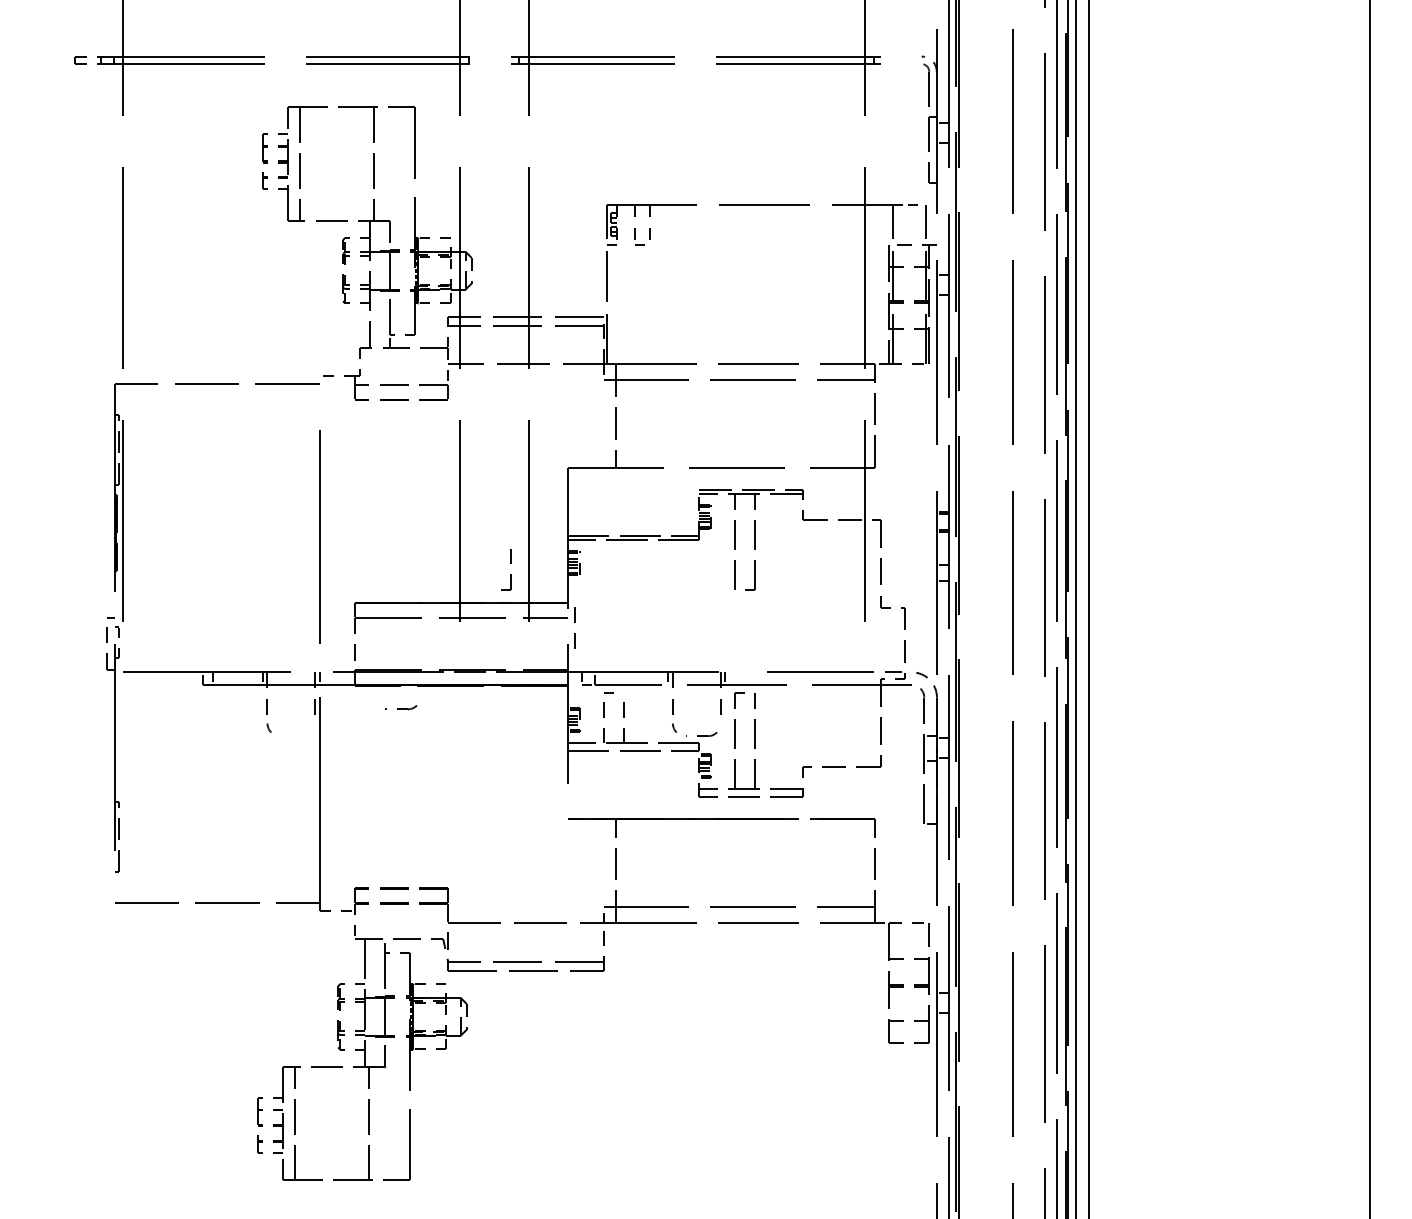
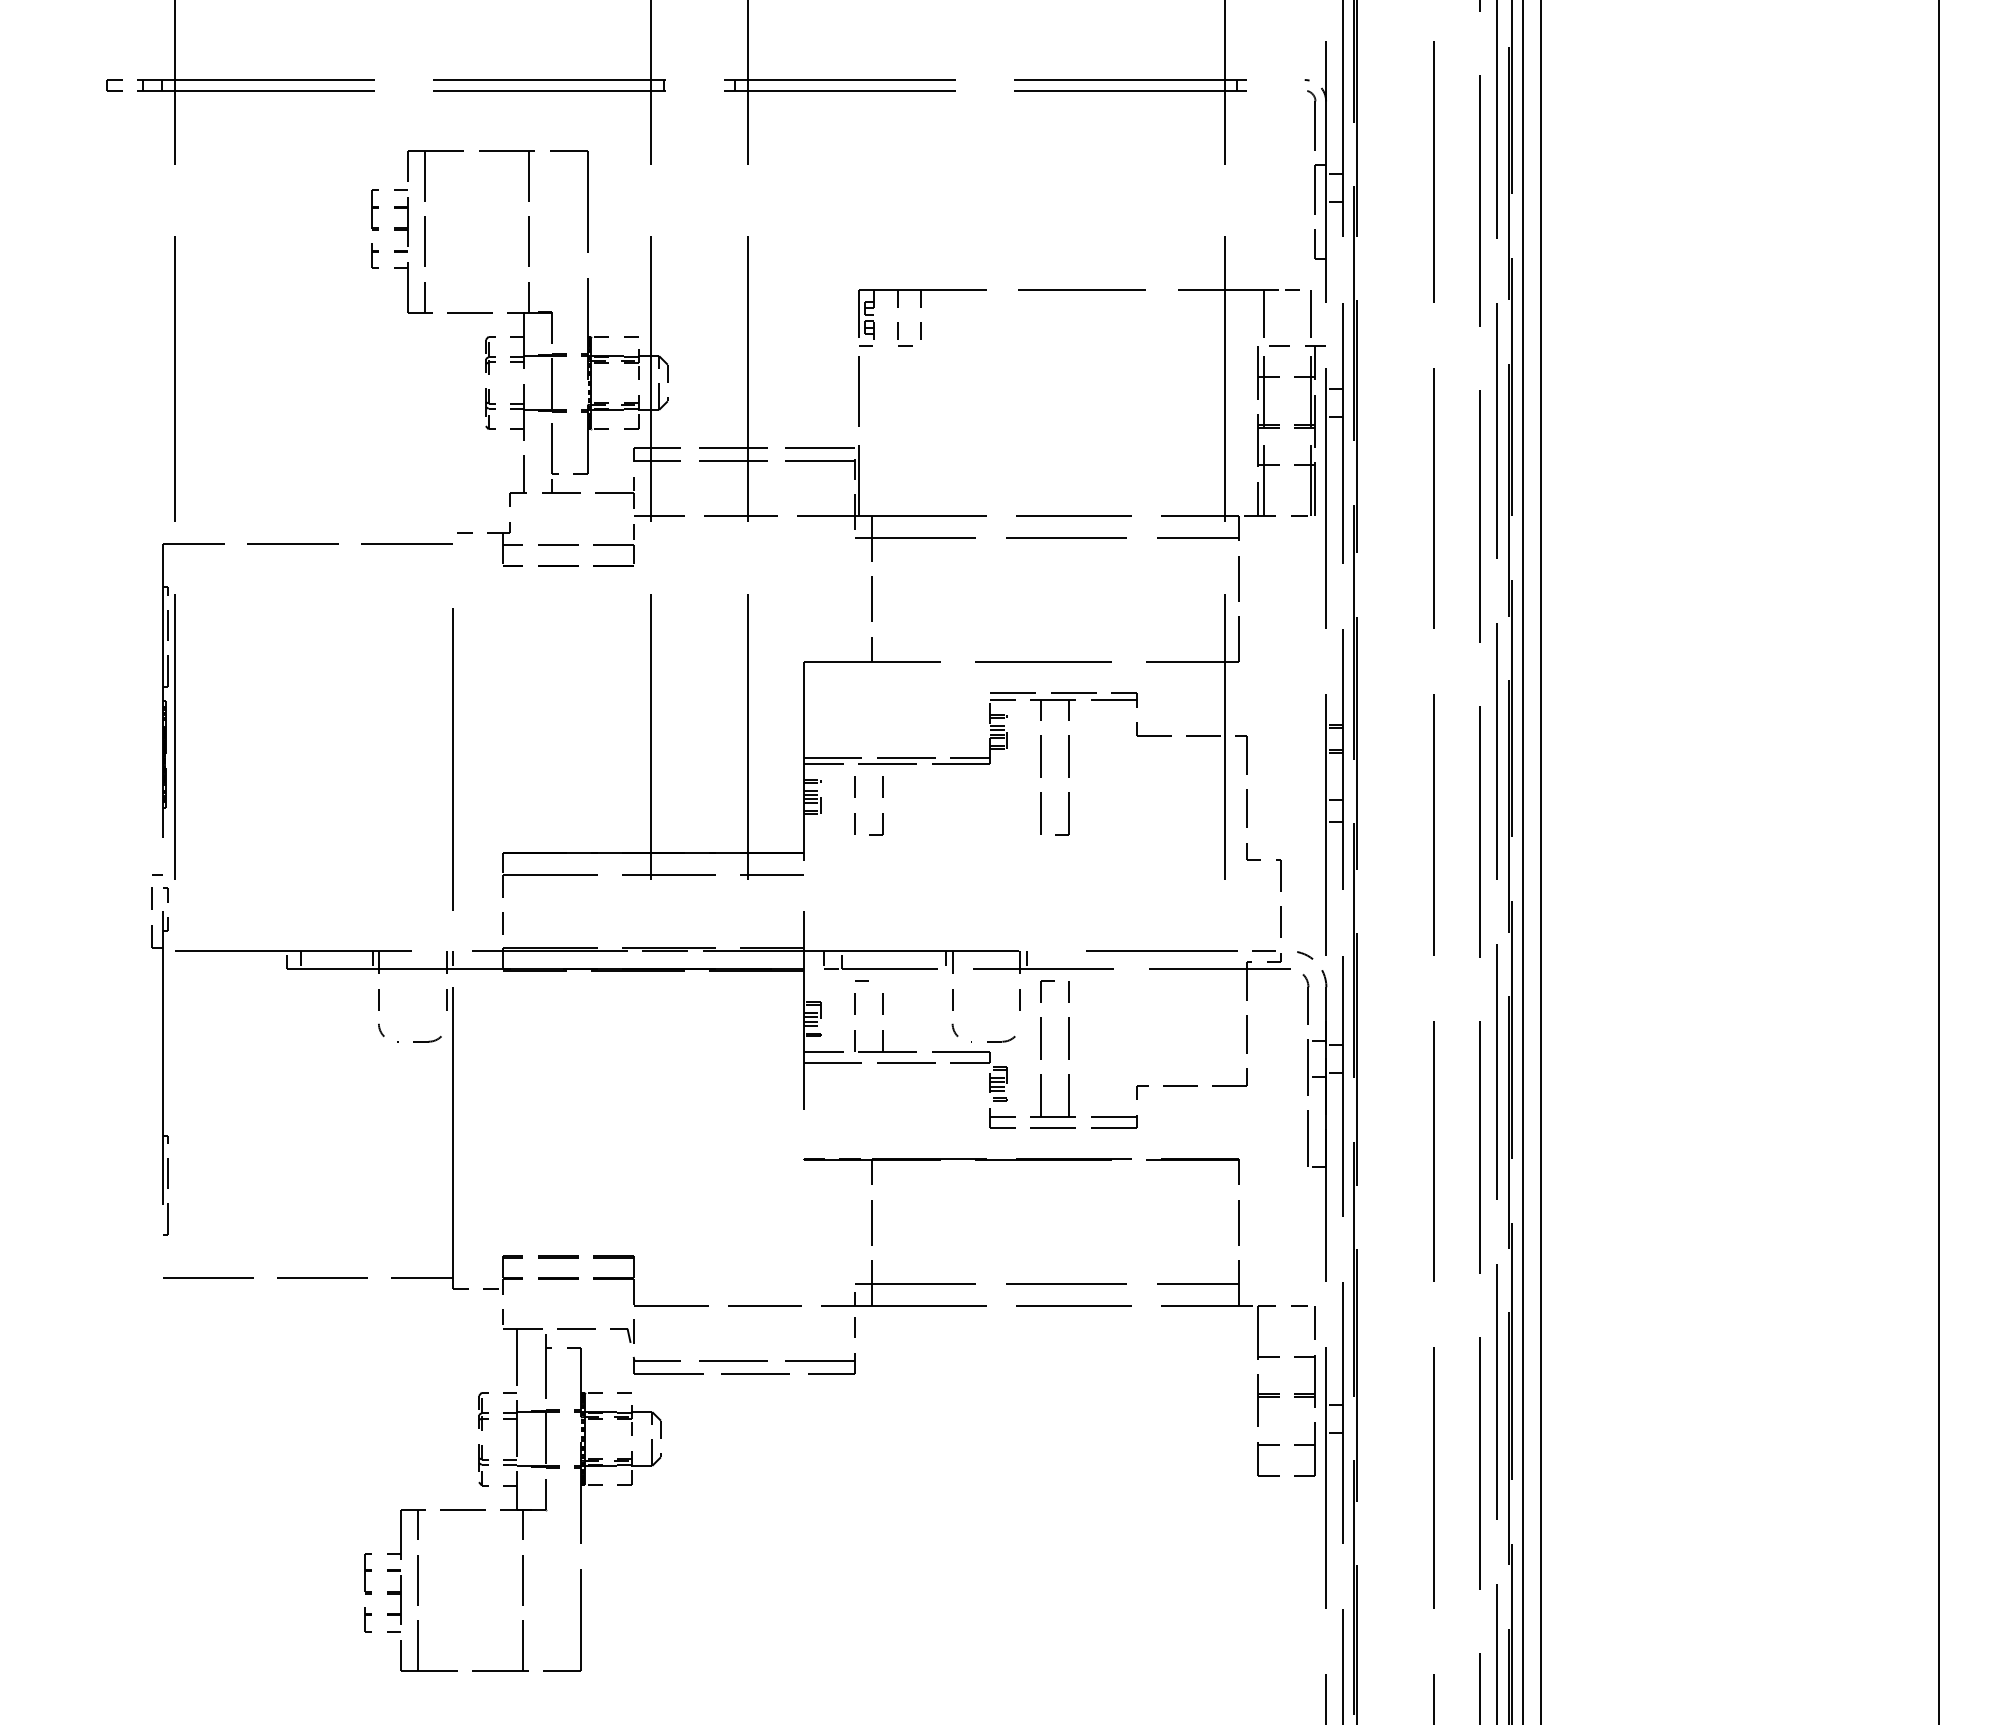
part: (510, 563) -> (882, 797), moved
line: (575, 622) -> (854, 797), moved
part: (401, 707) -> (419, 1038), moved

